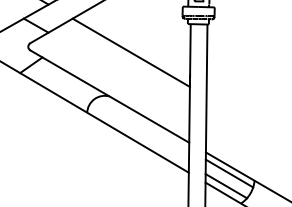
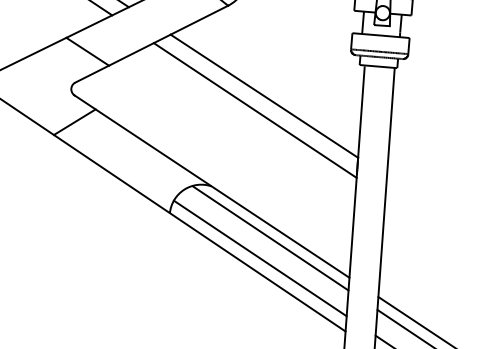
line: (135, 44) -> (263, 96), added
line: (144, 123) -> (271, 238), added
line: (138, 134) -> (259, 257), added

